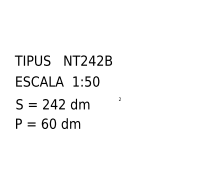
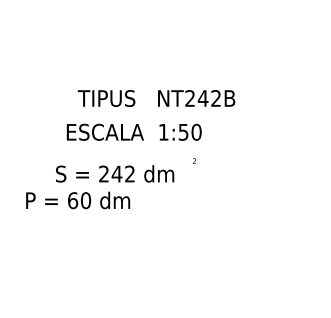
text: (63, 60) -> (156, 98), moved
text: (57, 81) -> (133, 132), moved
text: (52, 103) -> (114, 172), moved

